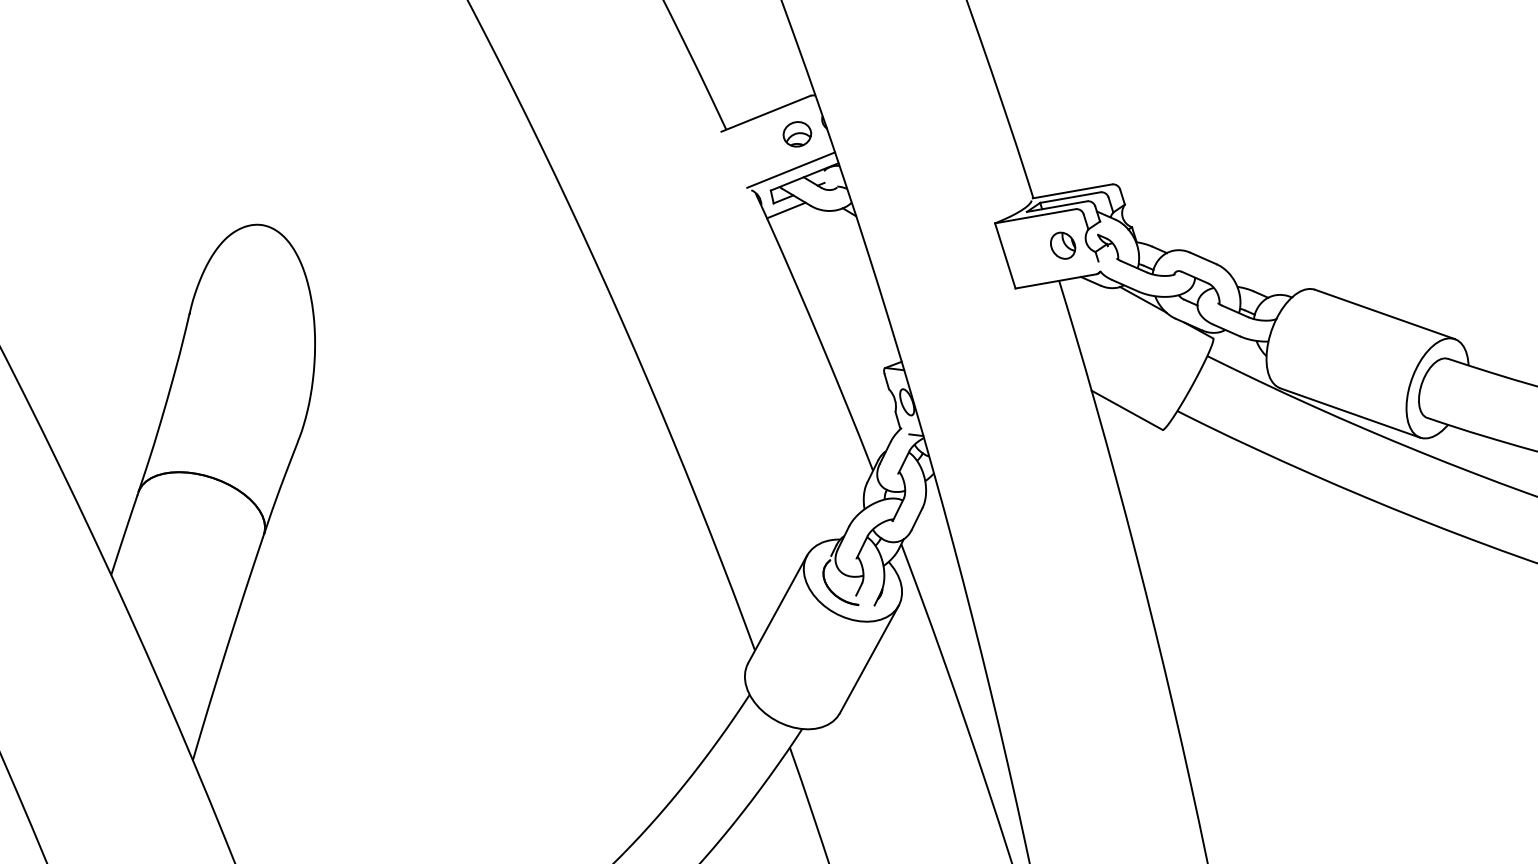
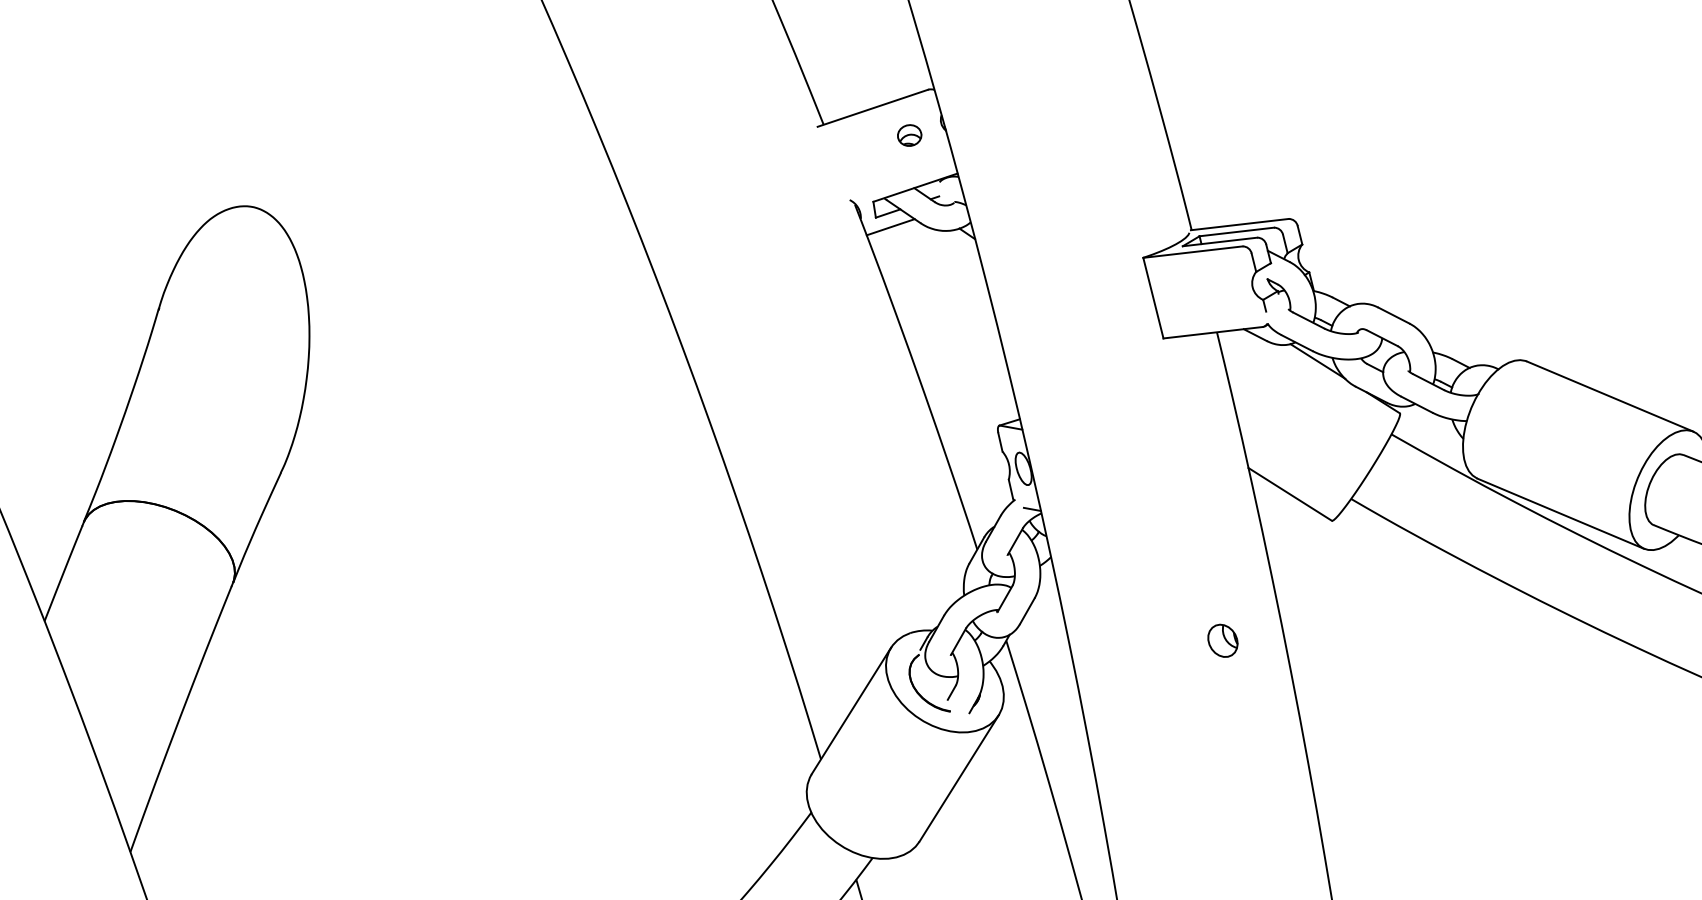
part: (797, 134) -> (909, 135), size x0.7
line: (790, 169) -> (898, 177), removed
part: (1063, 245) -> (1223, 640), moved

